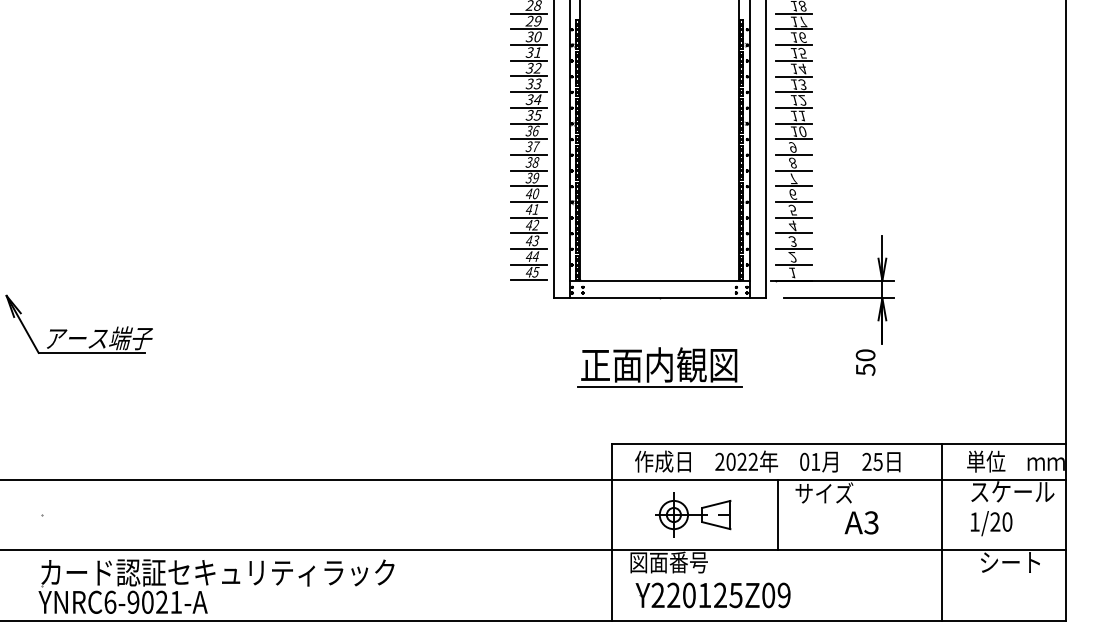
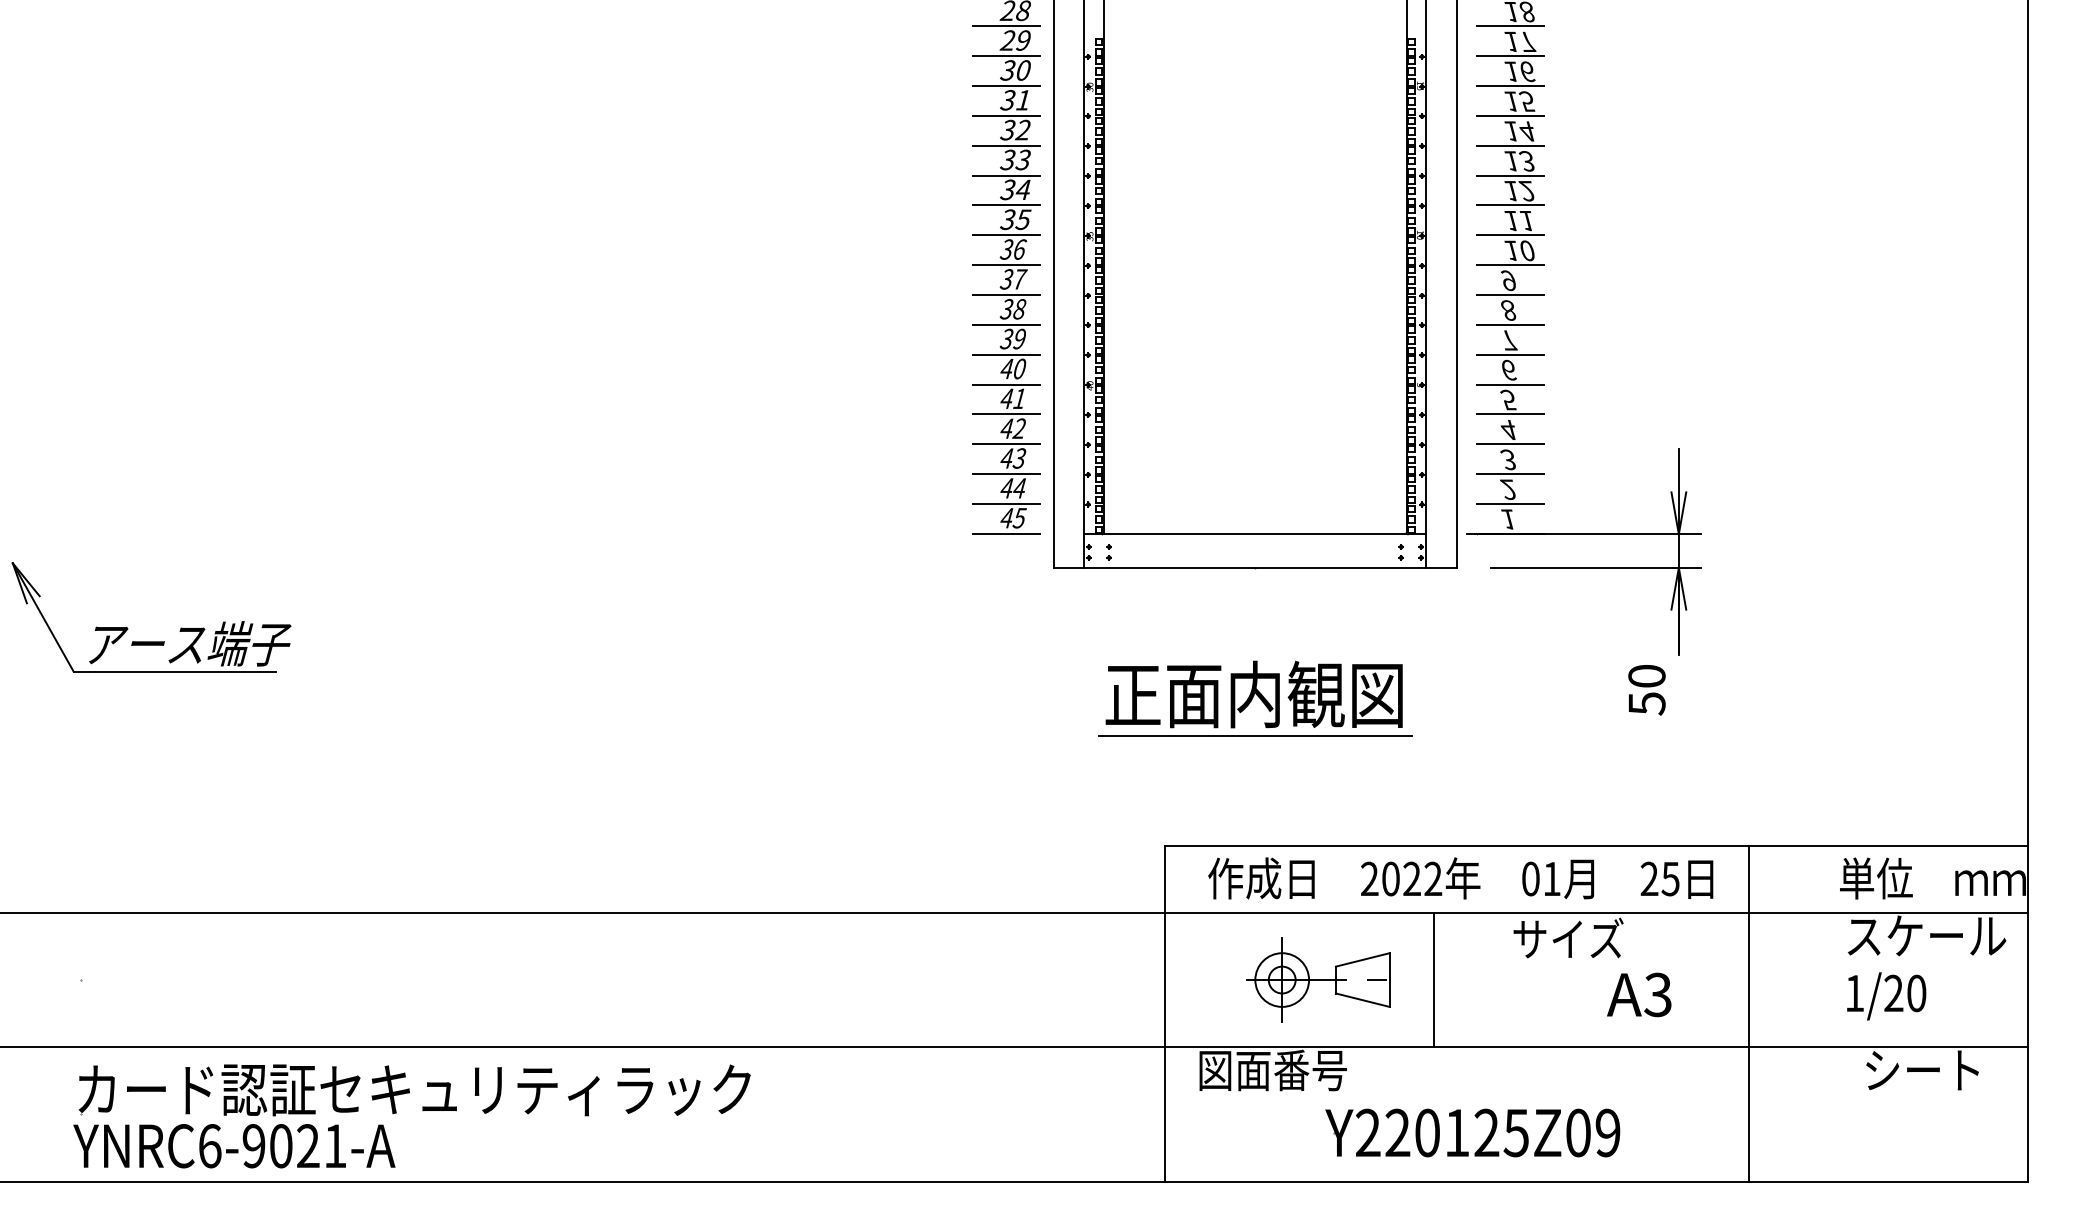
line: (777, 514) -> (1433, 979), moved
line: (942, 532) -> (1749, 1013), moved
part: (712, 595) -> (1471, 1133), moved

